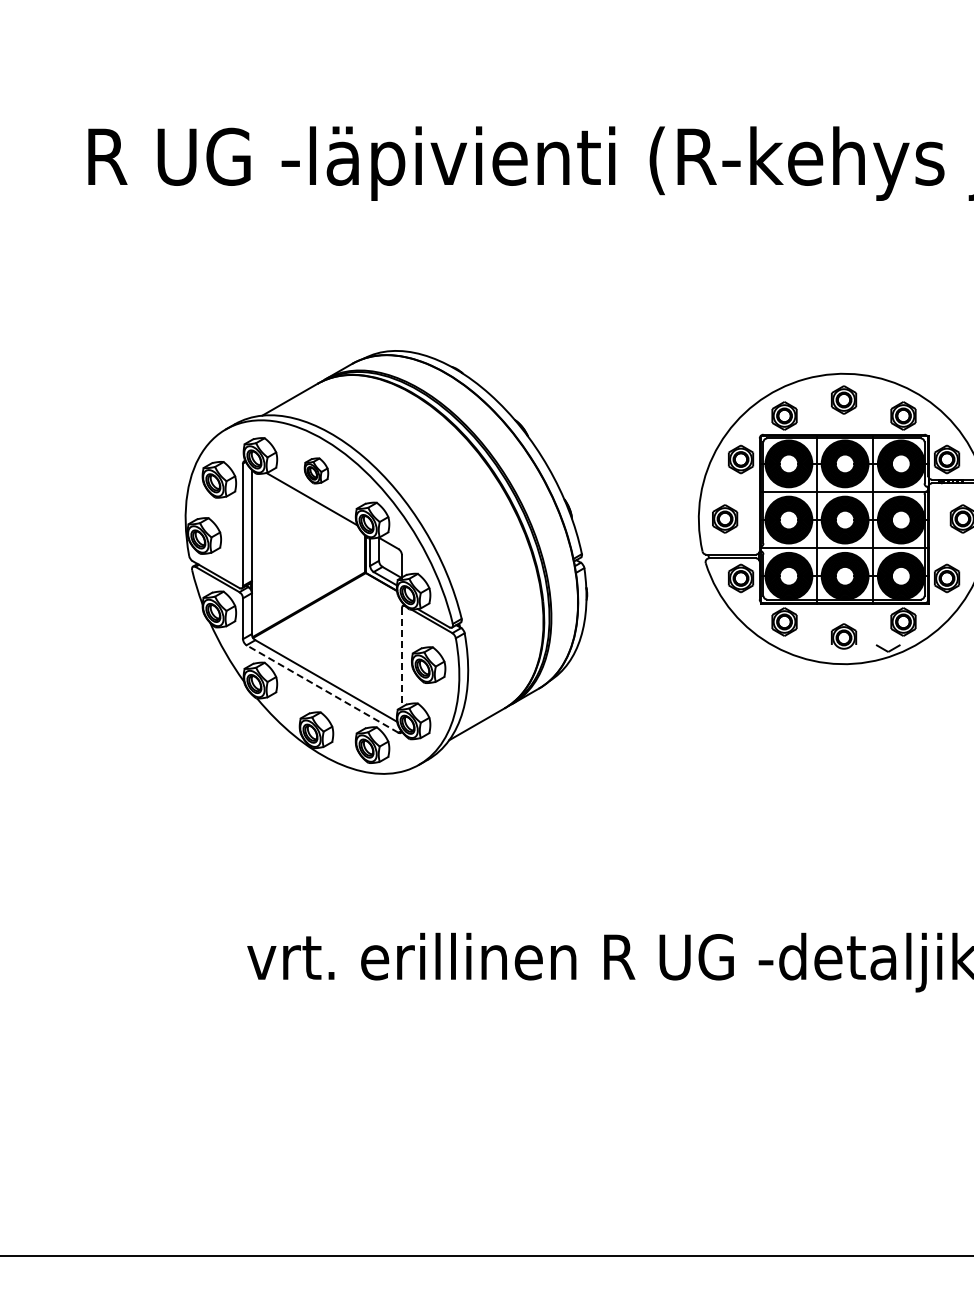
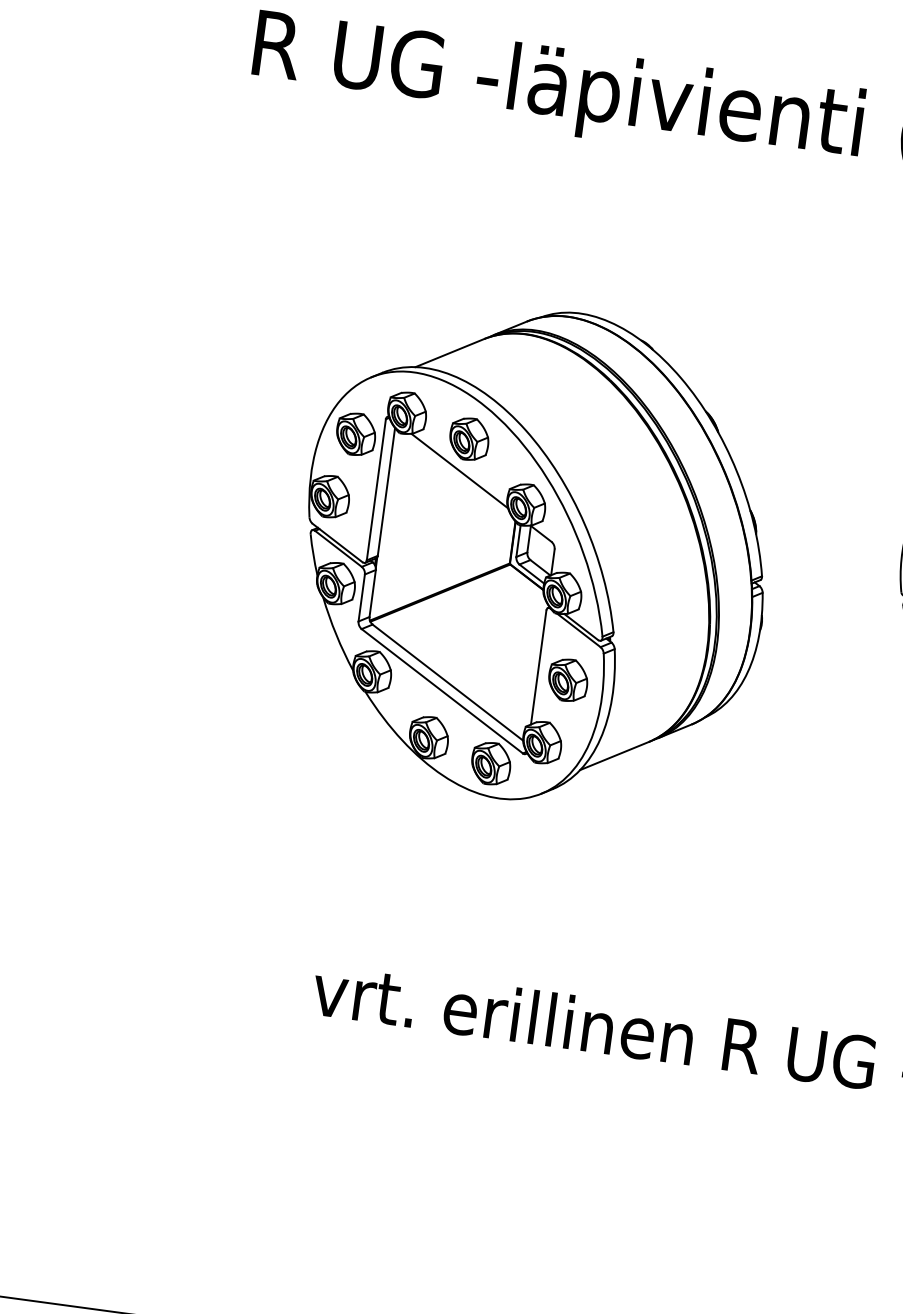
part: (316, 470) -> (469, 438), size x1.43
line: (401, 658) -> (538, 668), dashed -> solid
line: (322, 689) -> (442, 691), dashed -> solid

